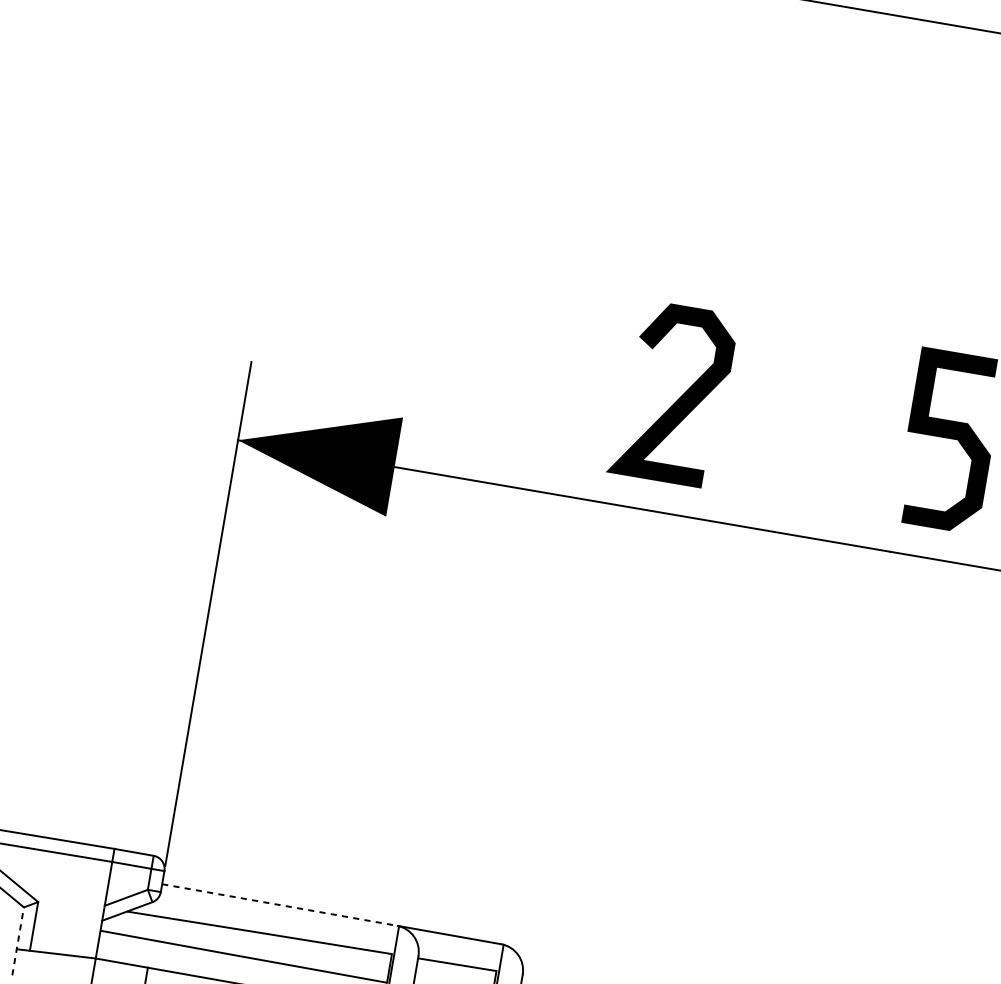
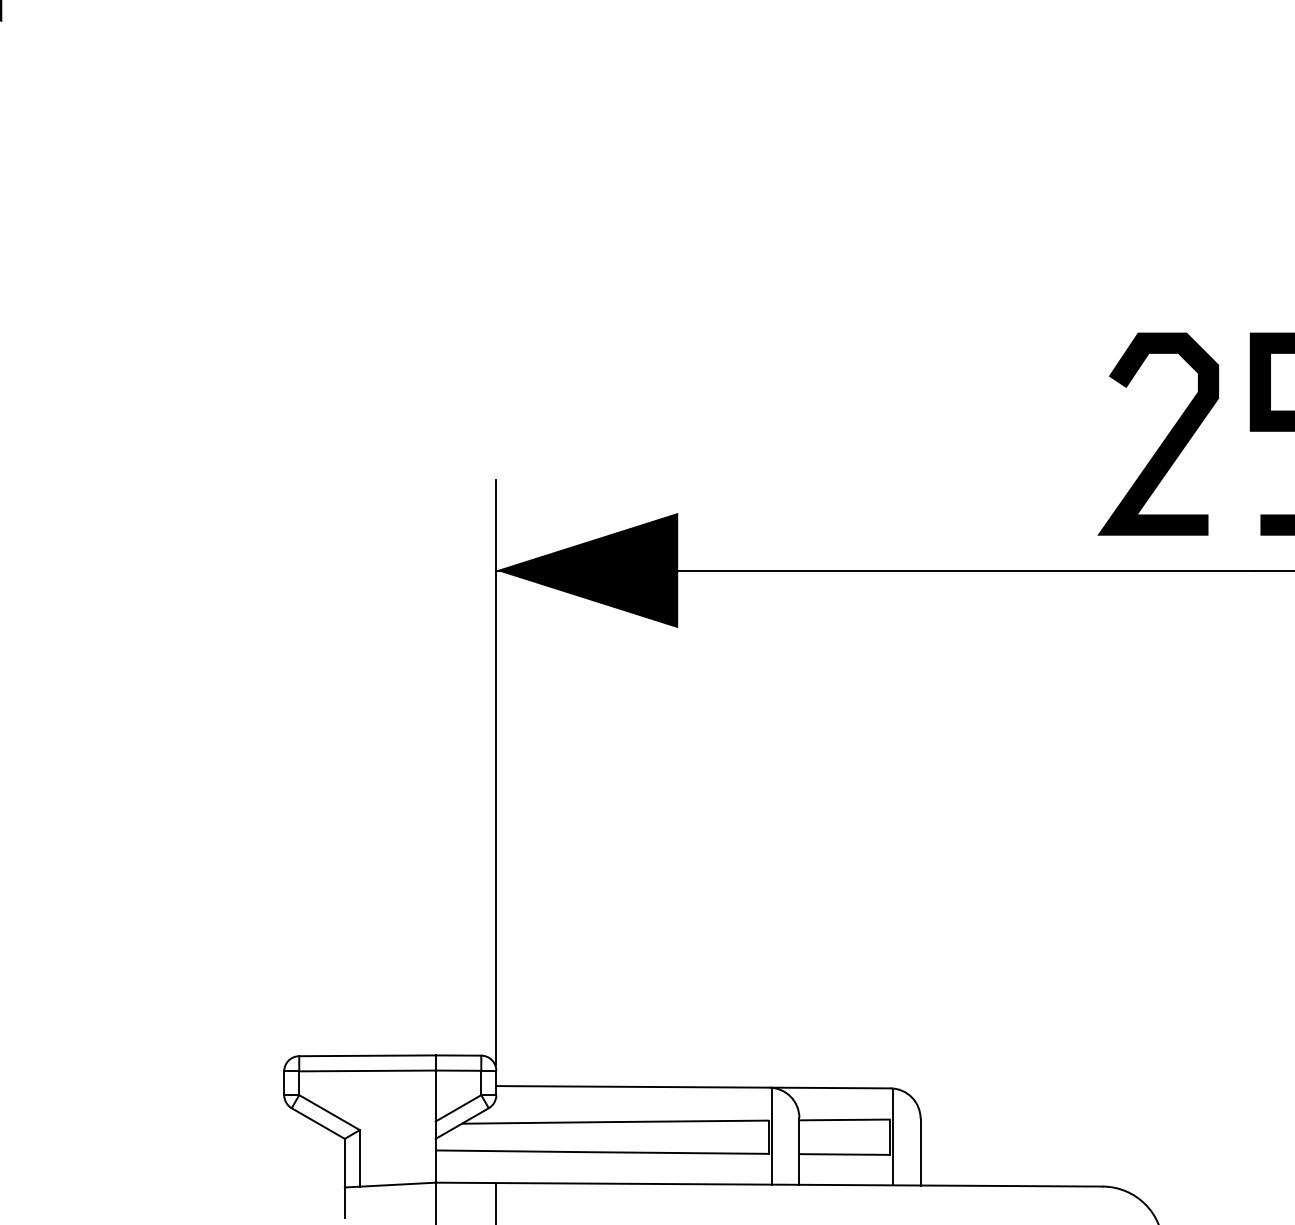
curve: (677, 399) -> (1164, 439), moved
line: (280, 904) -> (633, 1086), dashed -> solid
line: (17, 940) -> (344, 1177), dashed -> solid

